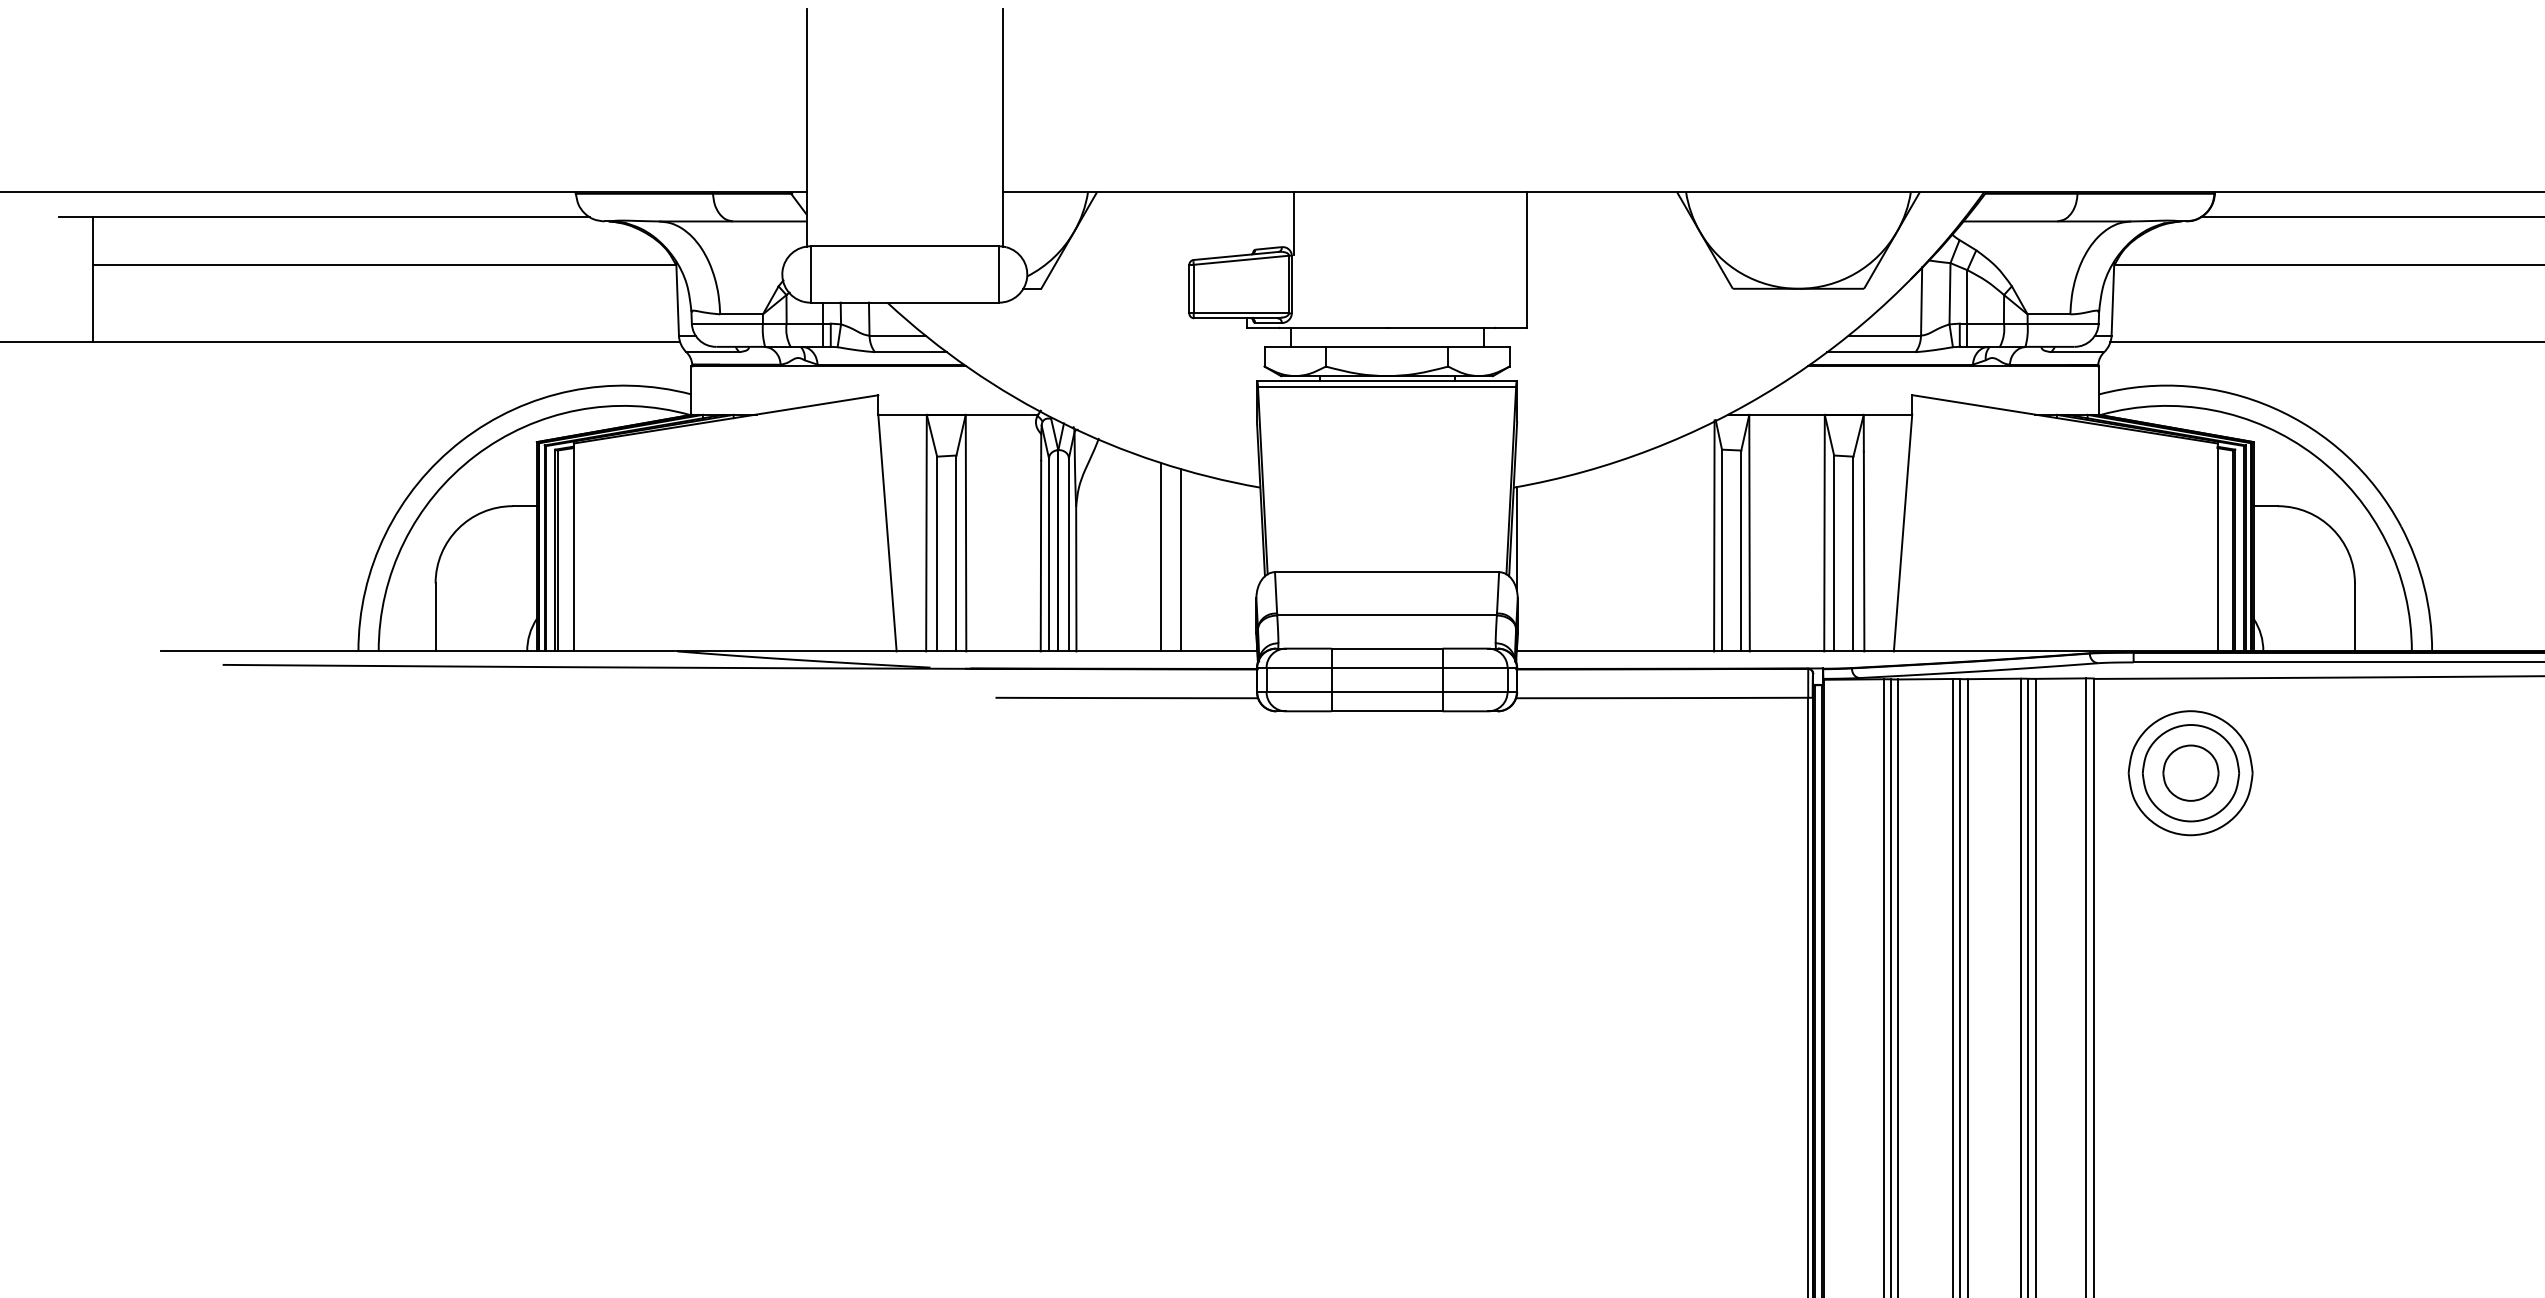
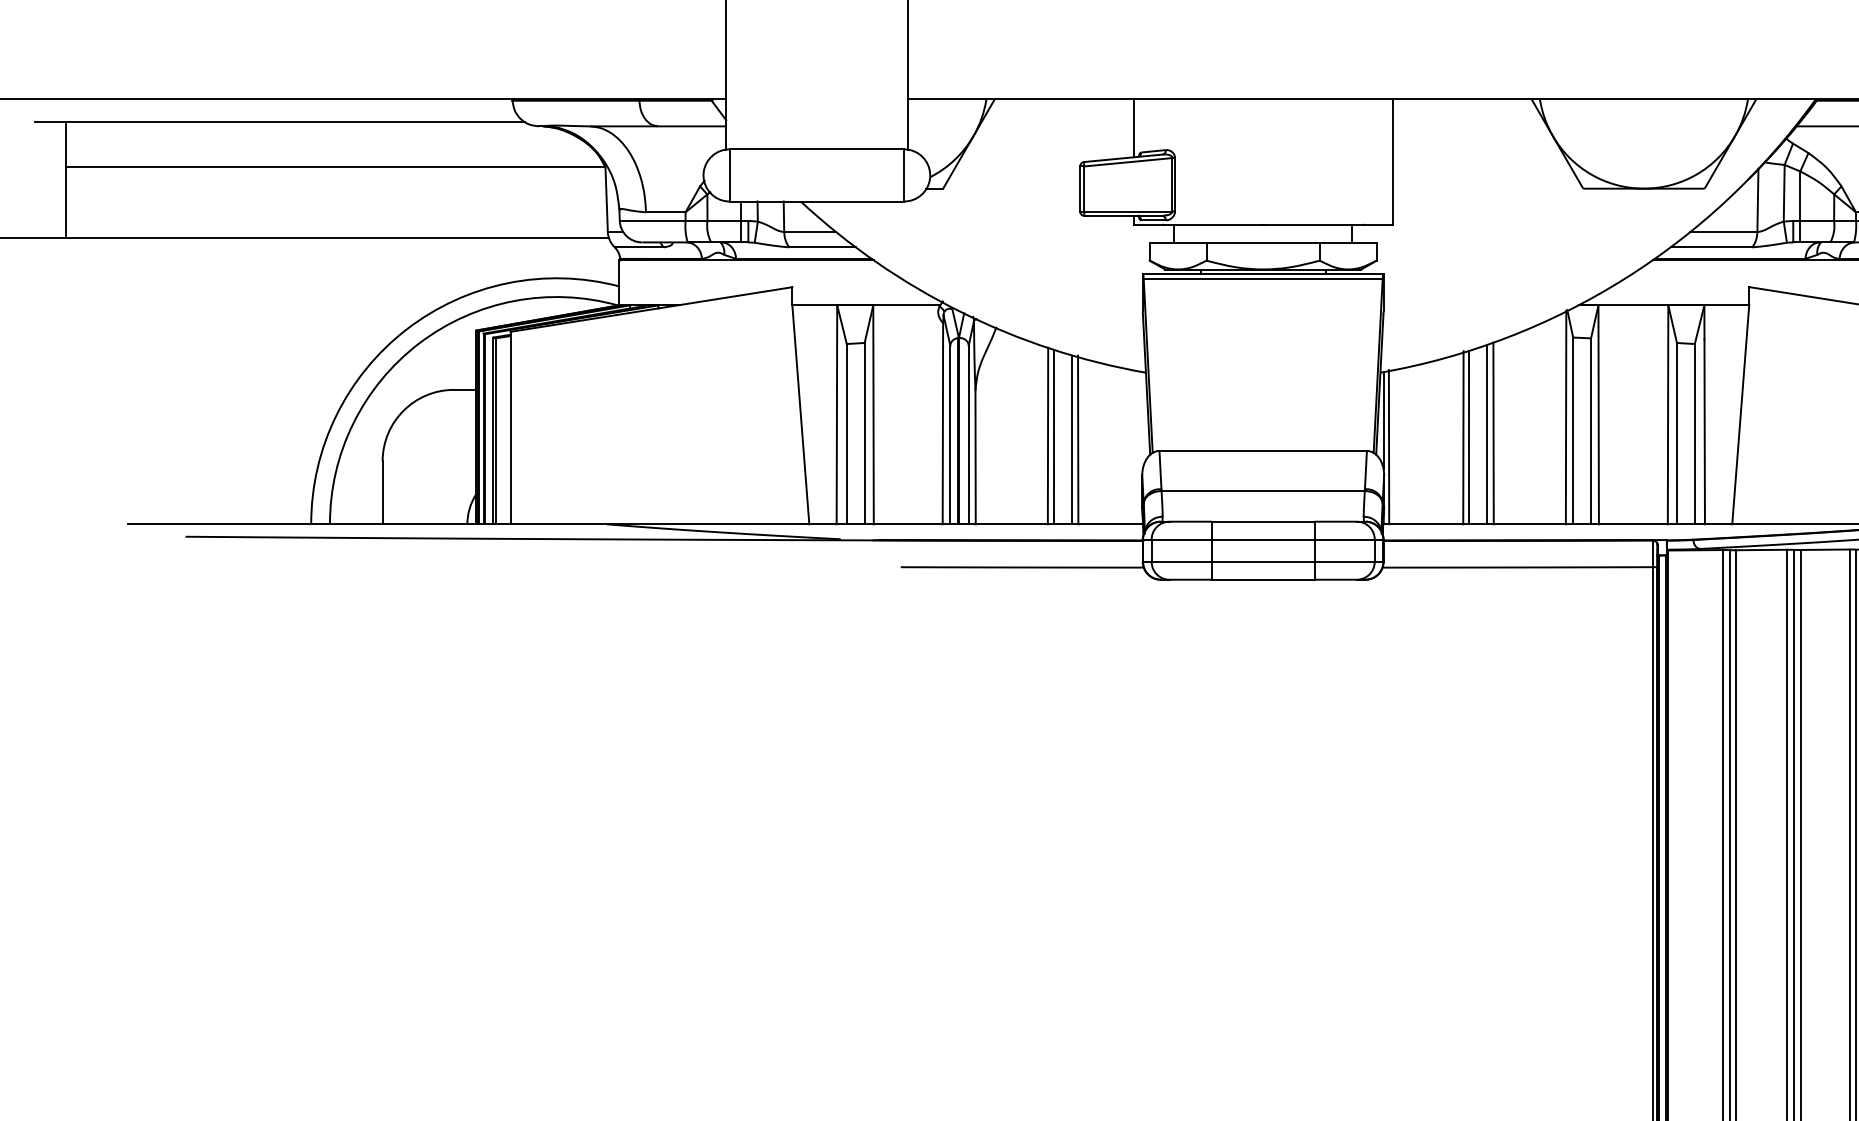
line: (1294, 223) -> (1134, 128), moved
line: (1635, 553) -> (1493, 433), added
line: (1629, 554) -> (1487, 434), added
line: (1154, 555) -> (1047, 435), added
line: (1603, 557) -> (1463, 437), added
line: (1609, 557) -> (1469, 437), added
line: (1187, 560) -> (1078, 440), added
line: (1522, 567) -> (1388, 446), added

